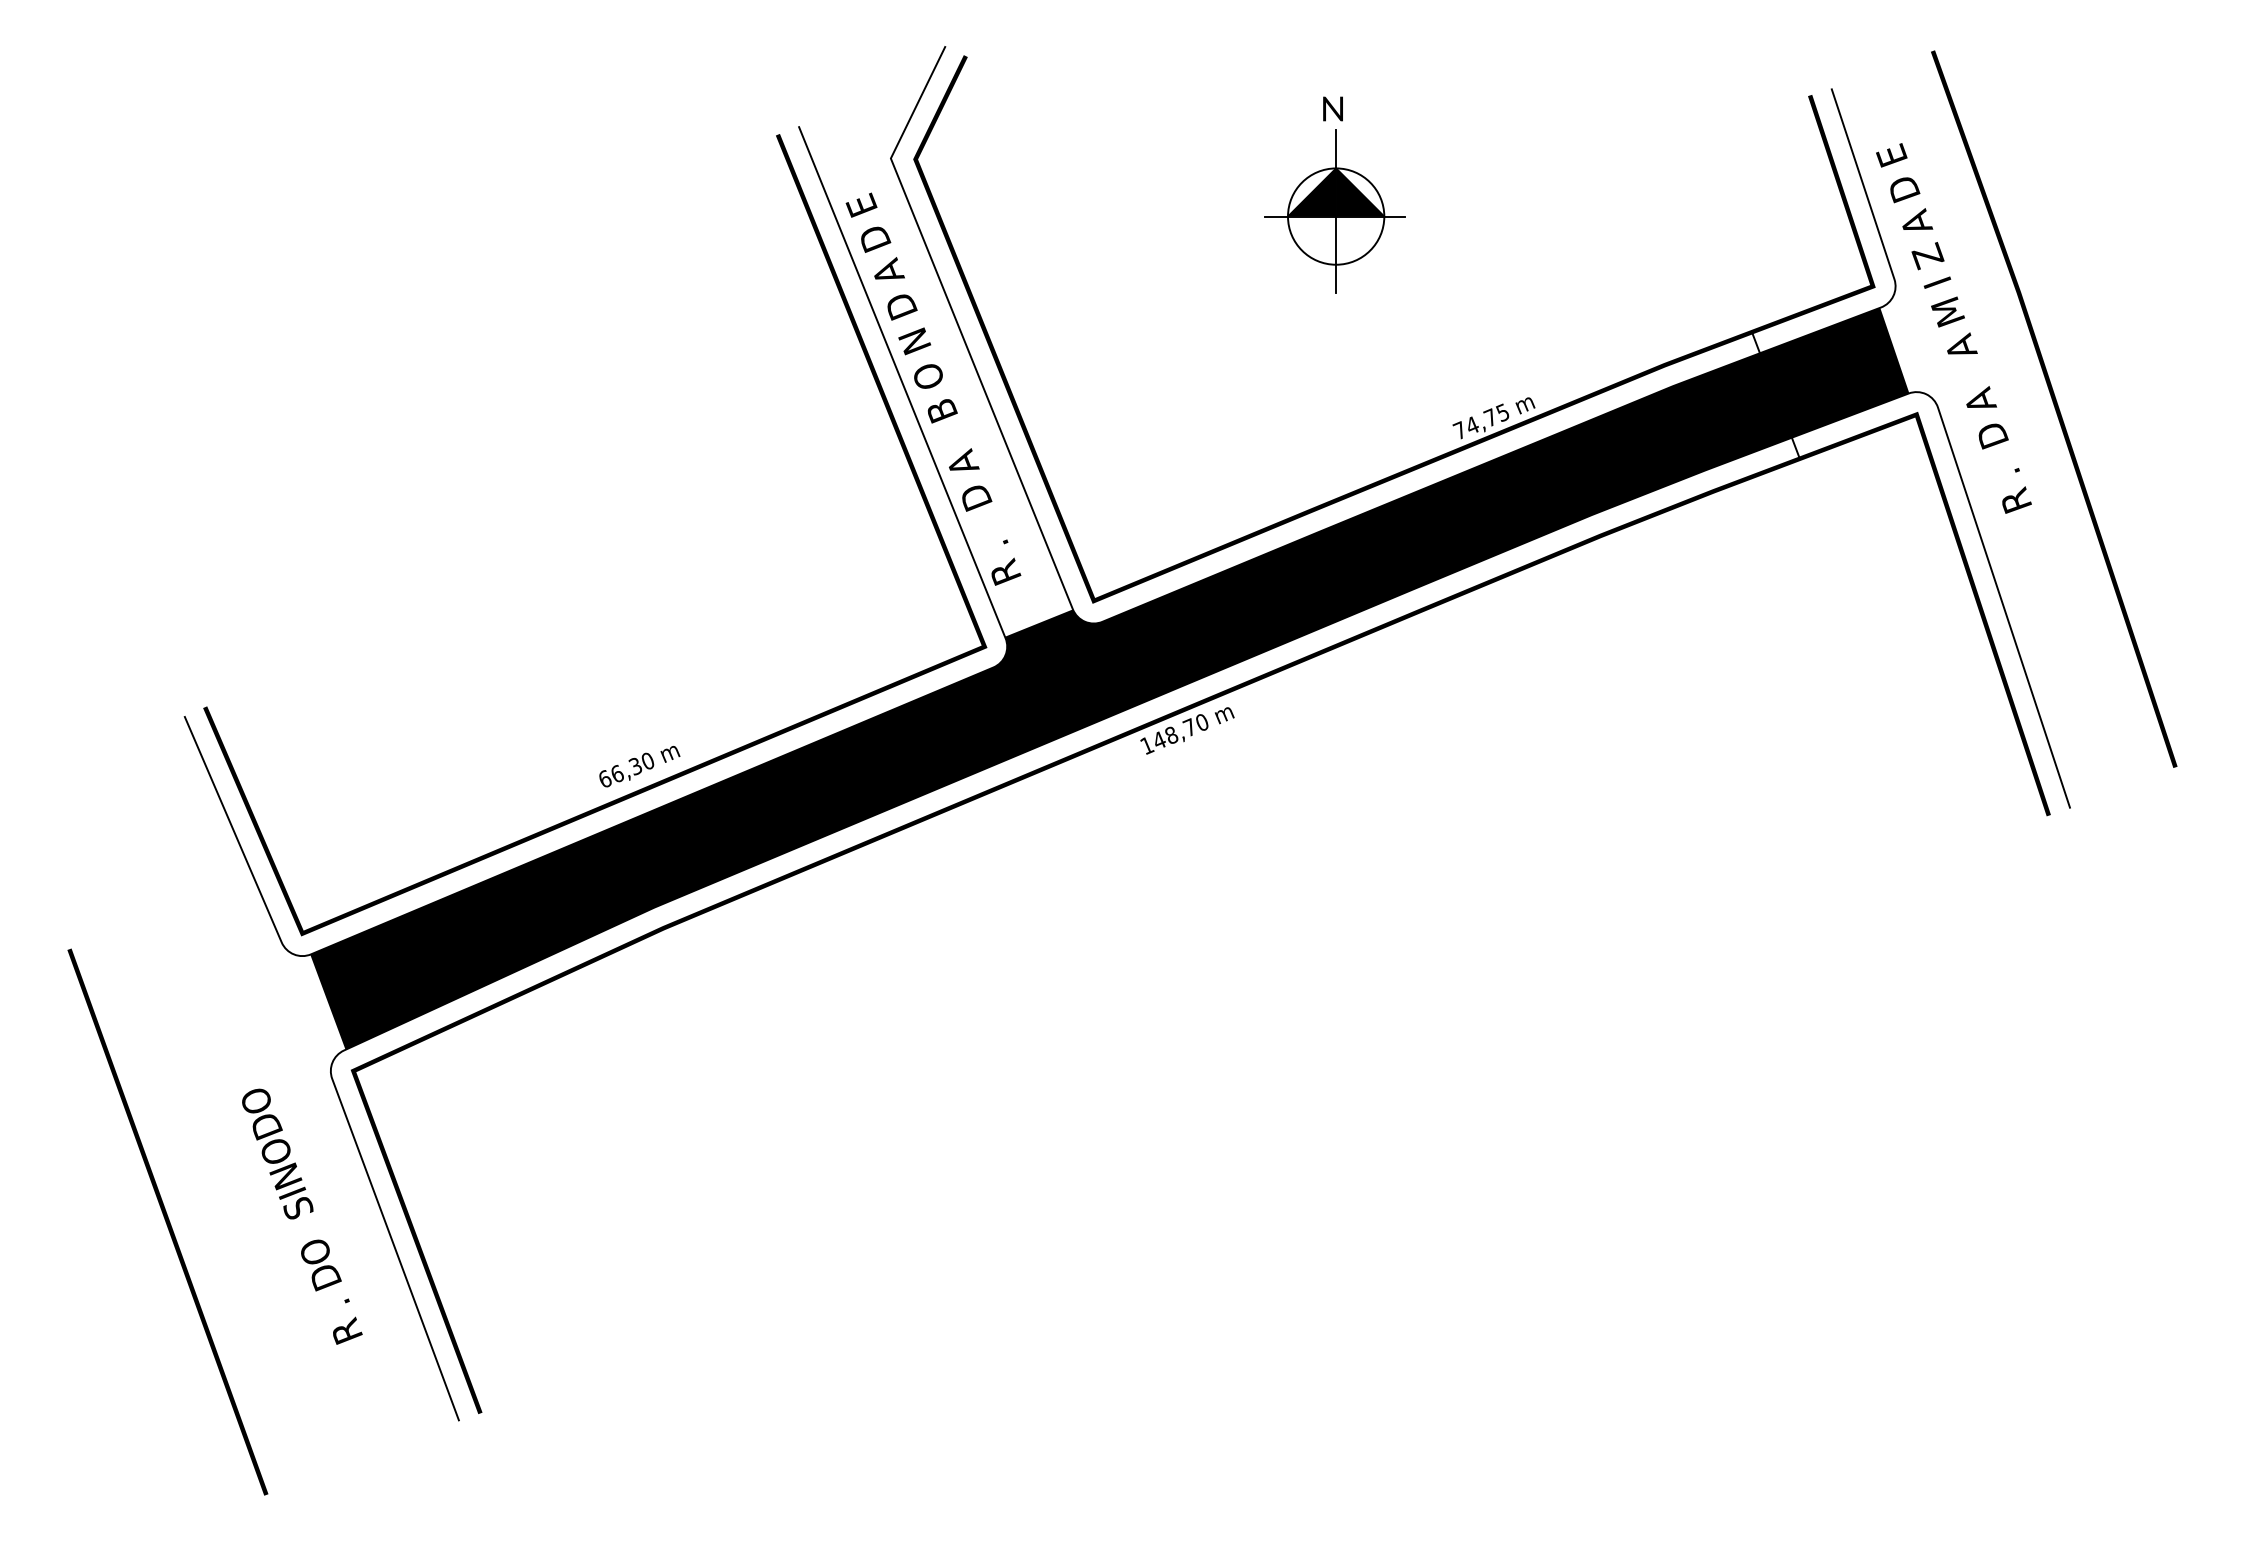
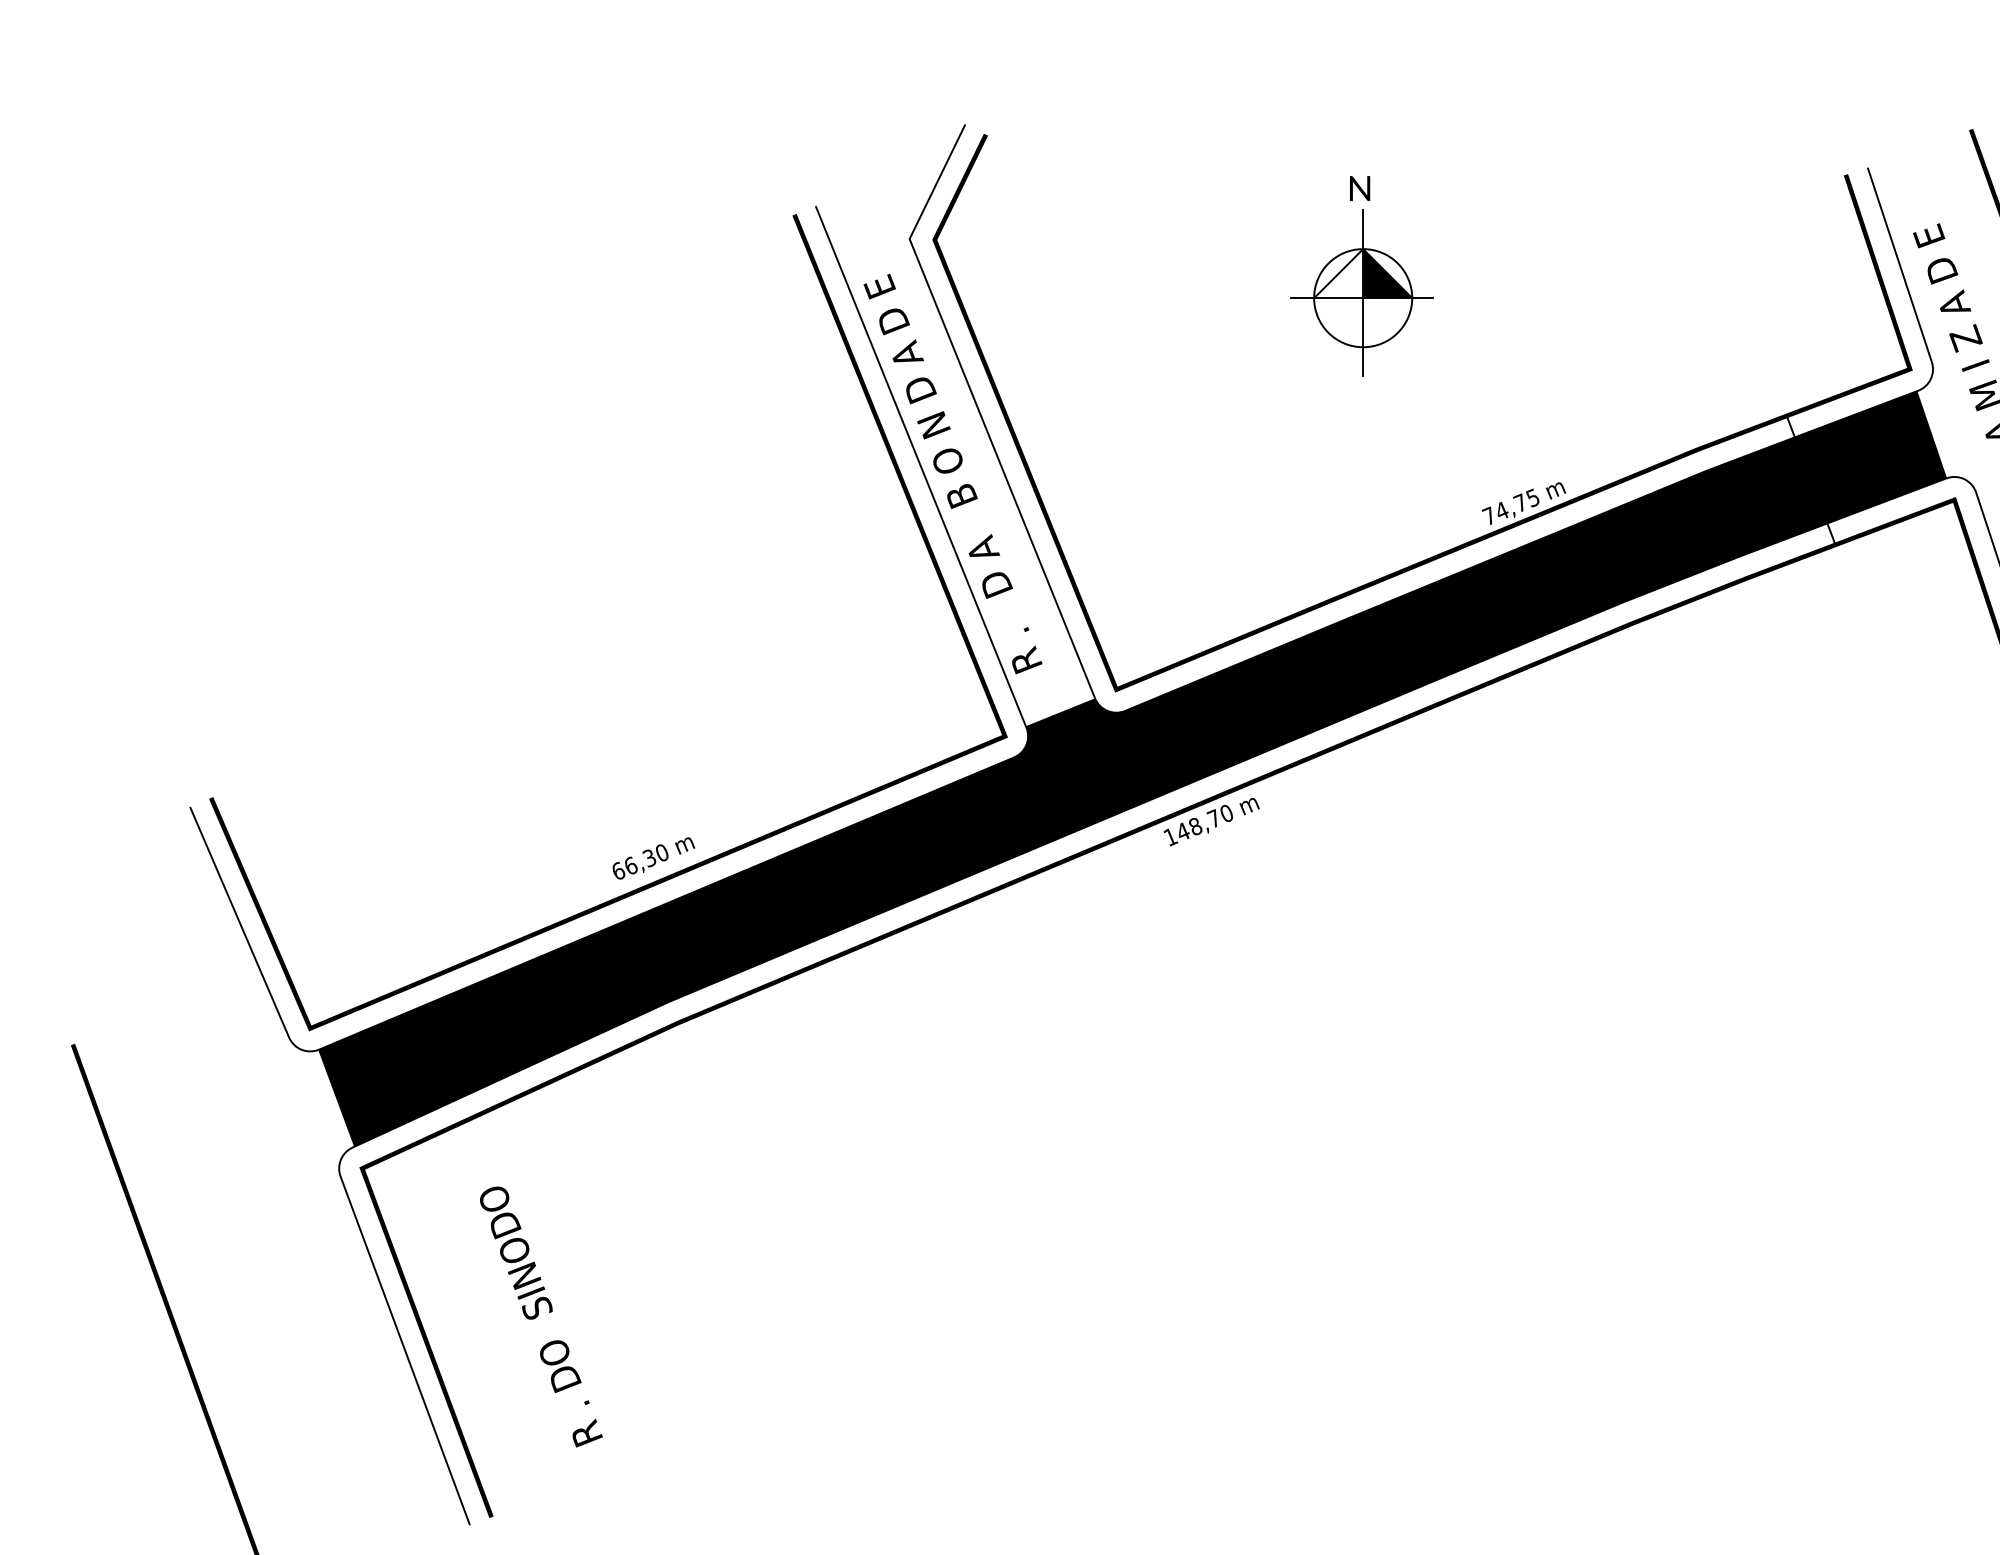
fill: (1312, 192) -> (1339, 273), removed
text: (302, 1216) -> (541, 1316), moved

